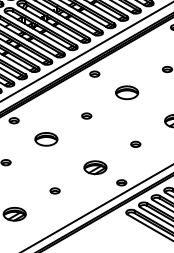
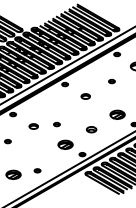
part: (126, 92) -> (85, 96), size x0.6
part: (86, 115) -> (56, 124), moved
part: (45, 139) -> (33, 126), size x0.6
part: (135, 143) -> (91, 129), size x1.6
part: (55, 190) -> (37, 170), moved

